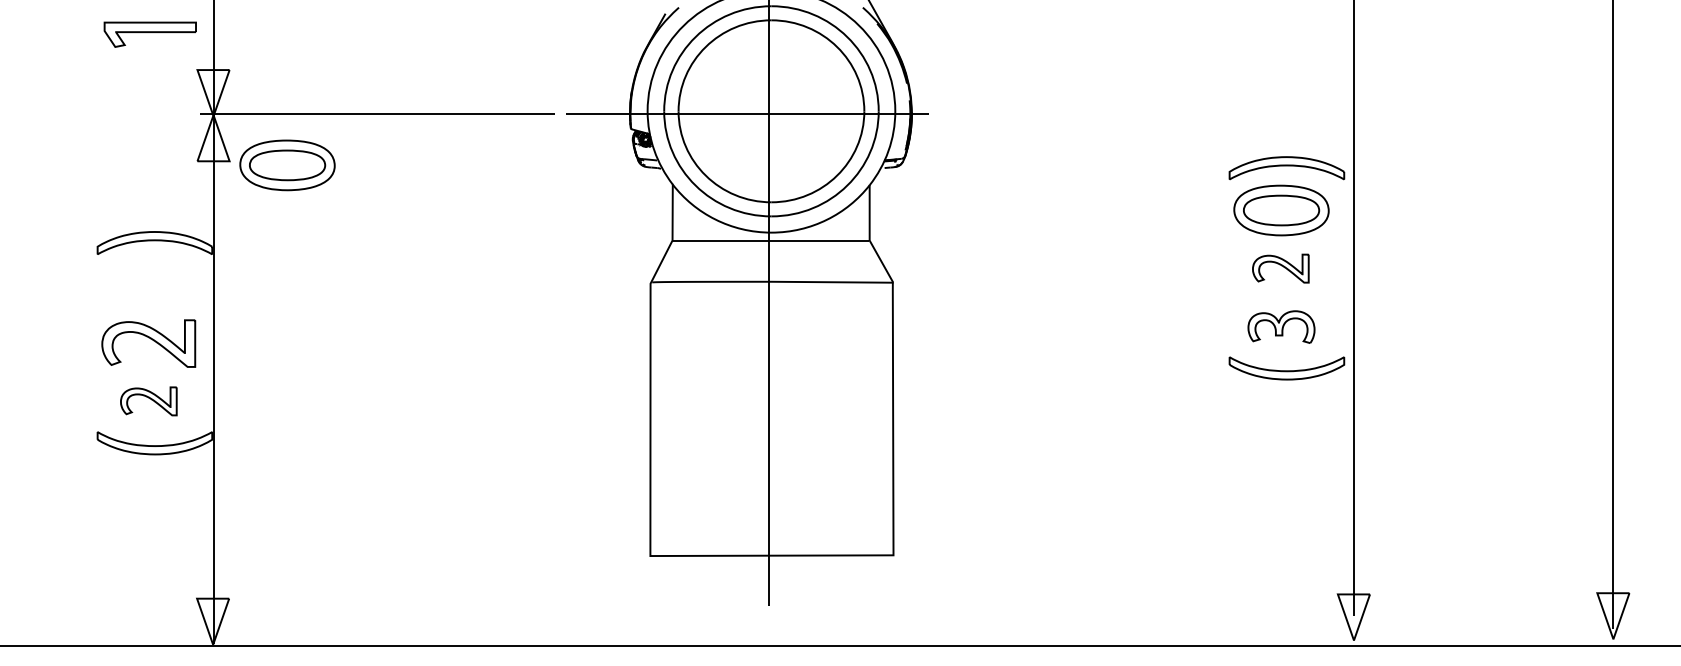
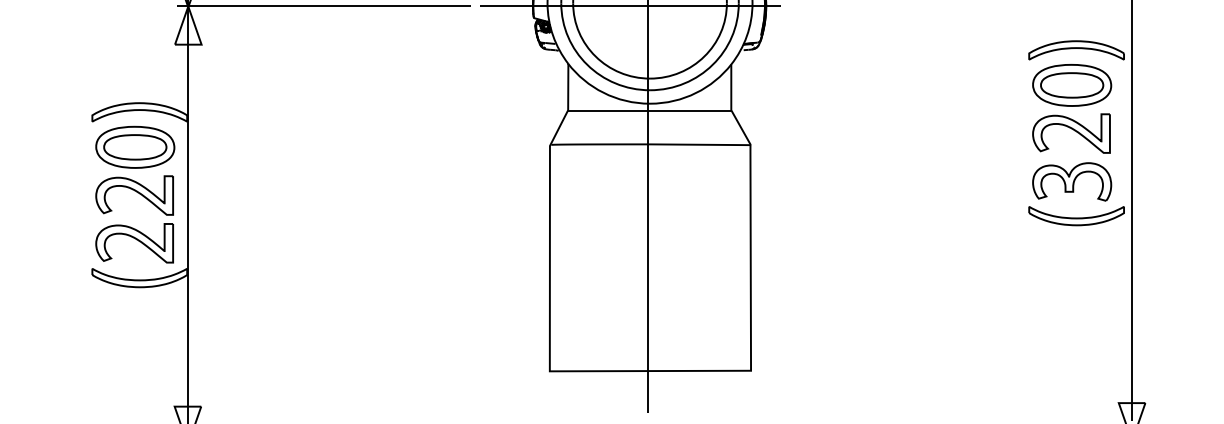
part: (287, 165) -> (135, 147), moved
part: (1280, 268) -> (1071, 133), size x1.67
part: (1281, 326) -> (1072, 181), size x1.43
part: (148, 401) -> (134, 243), size x1.67

